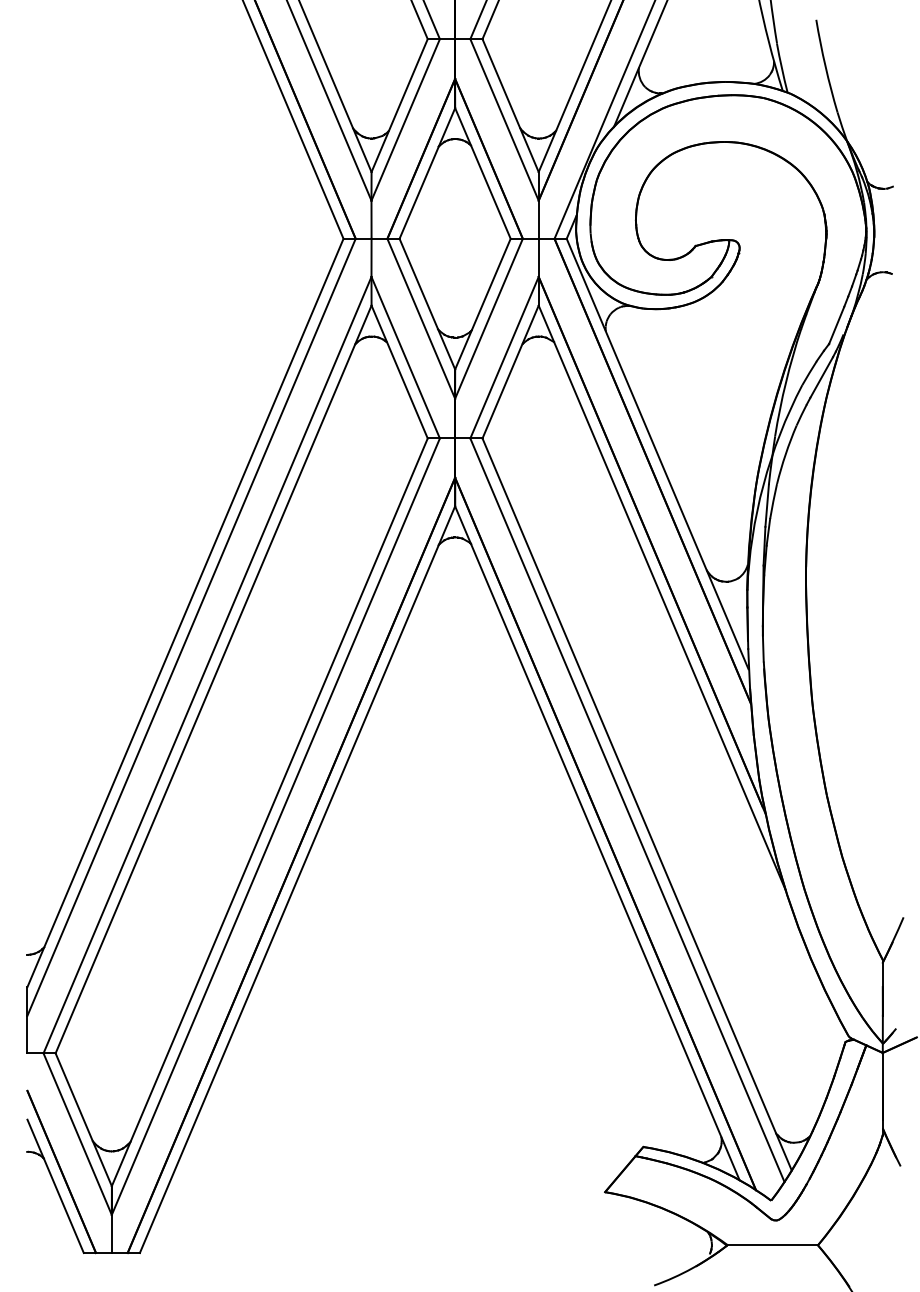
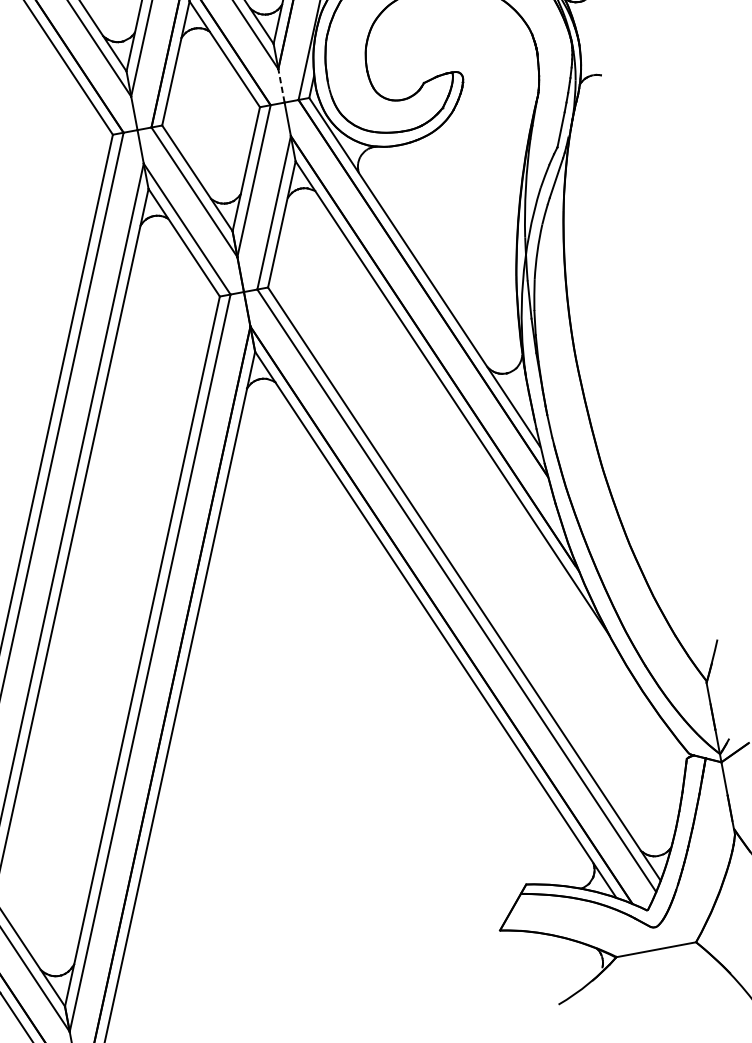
line: (538, 219) -> (281, 85), solid -> dashed

